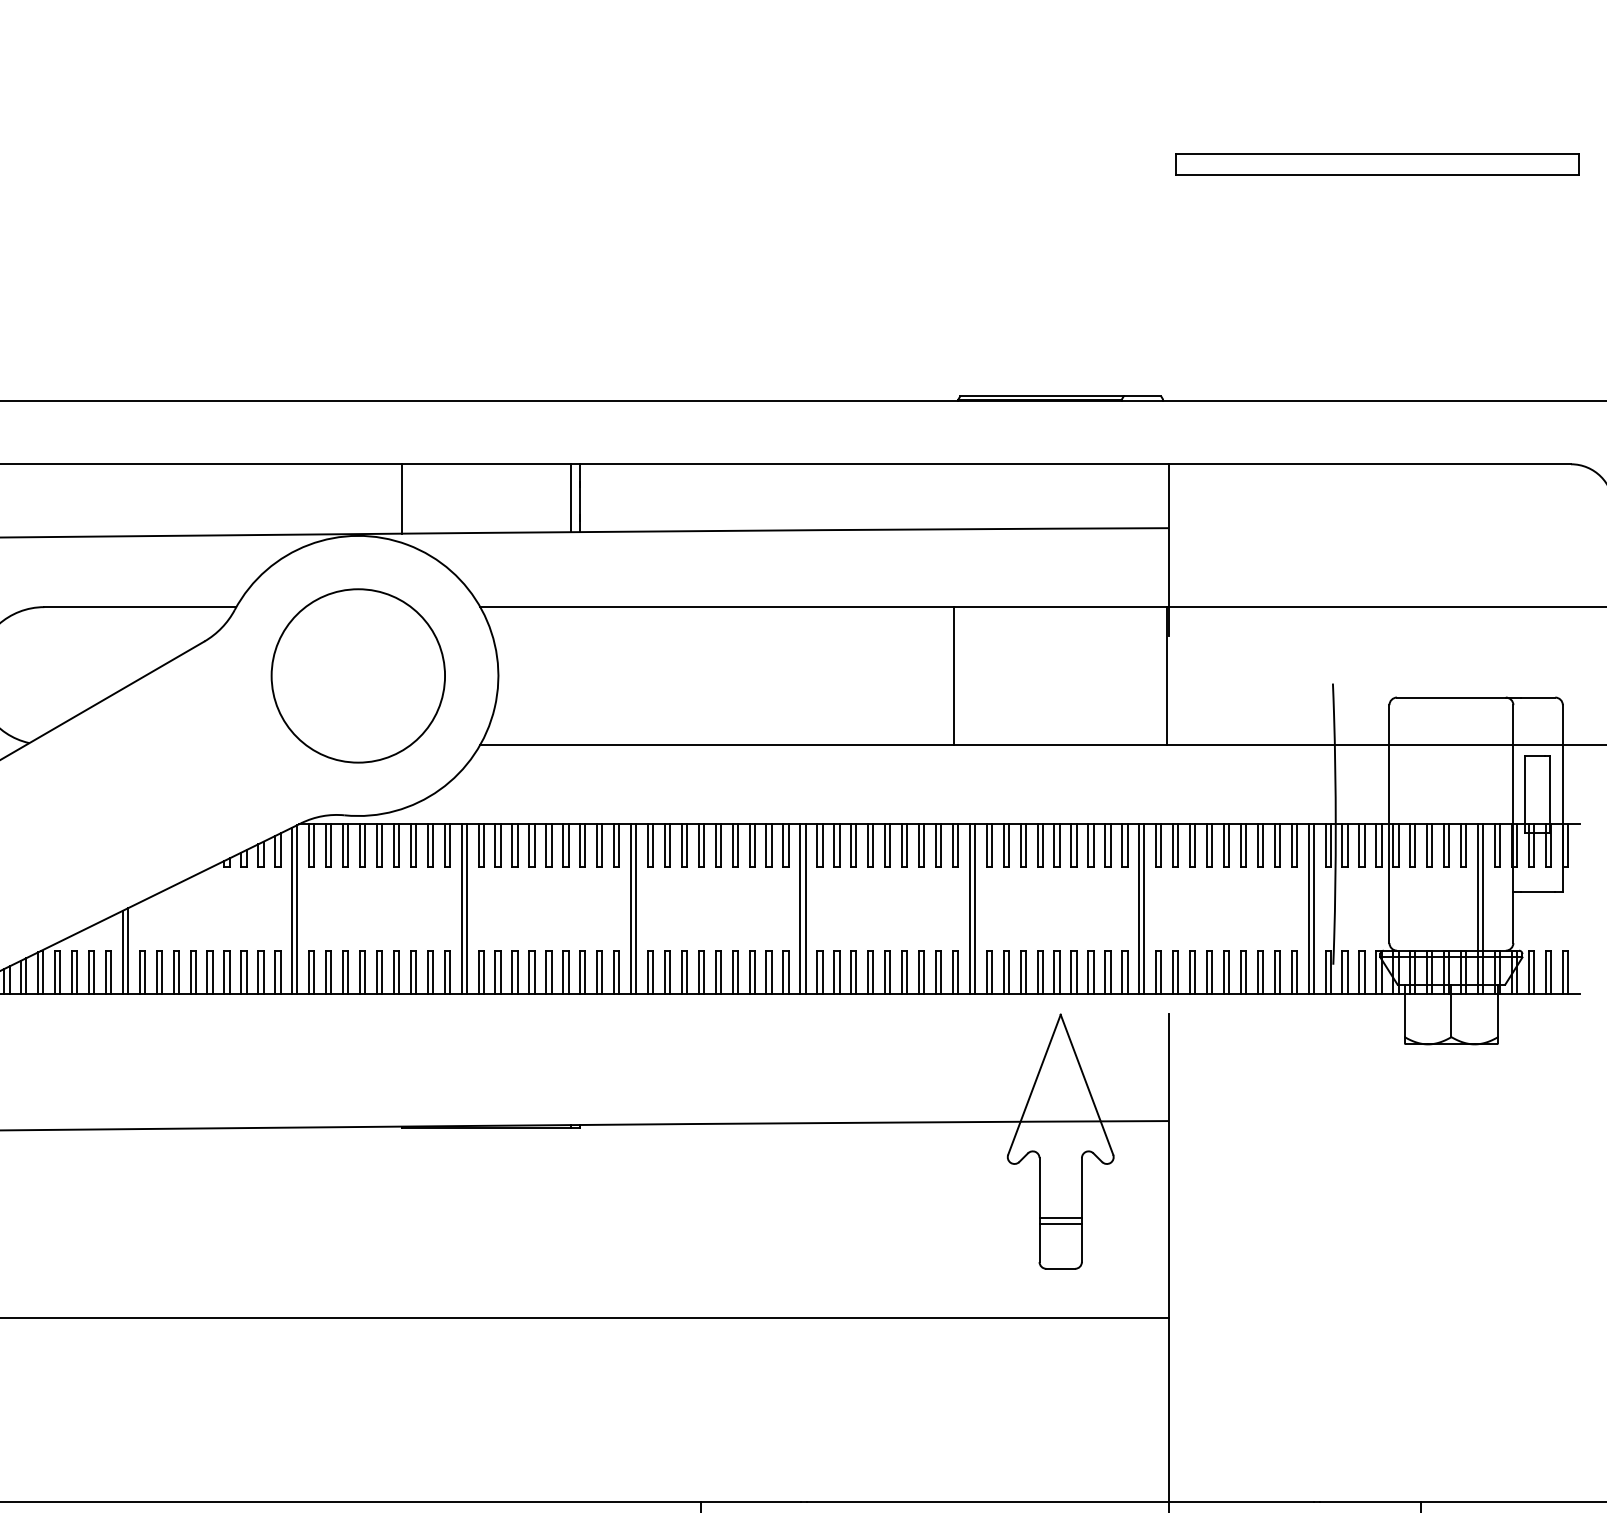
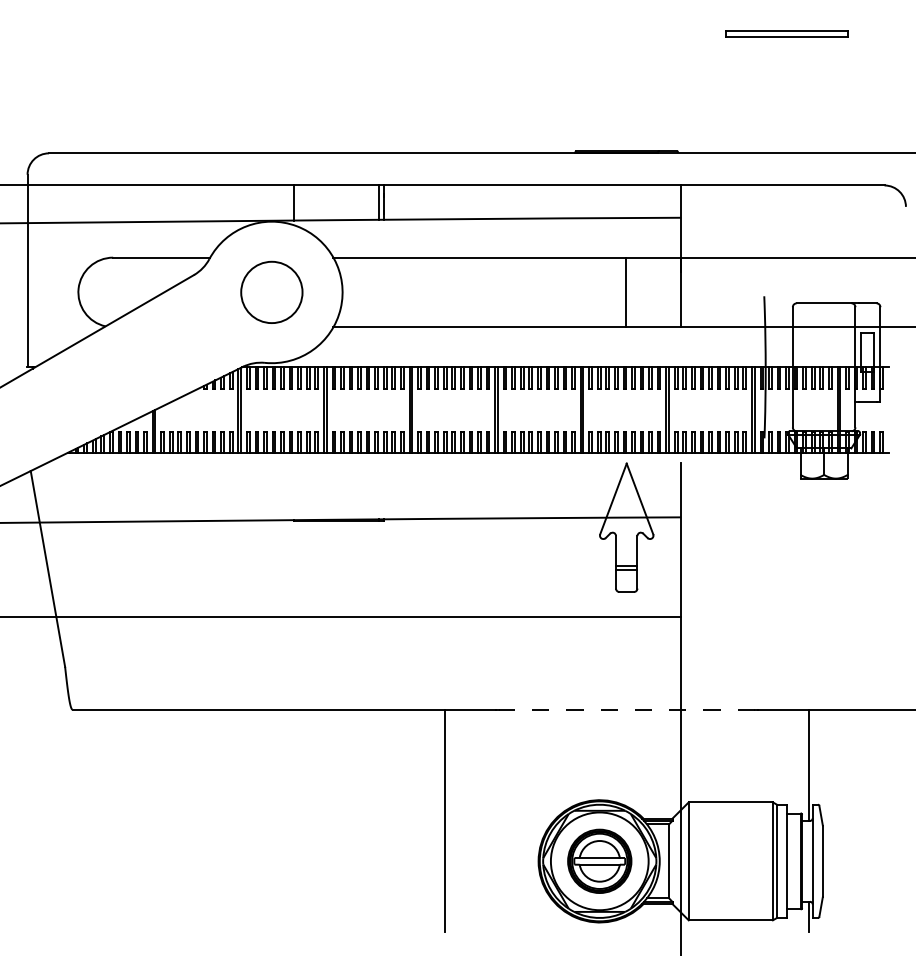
part: (1376, 163) -> (786, 33), size x0.6
circle: (357, 676) -> (271, 292), size x0.7
line: (953, 676) -> (625, 292), moved
line: (1060, 1501) -> (626, 709), solid -> dashed

